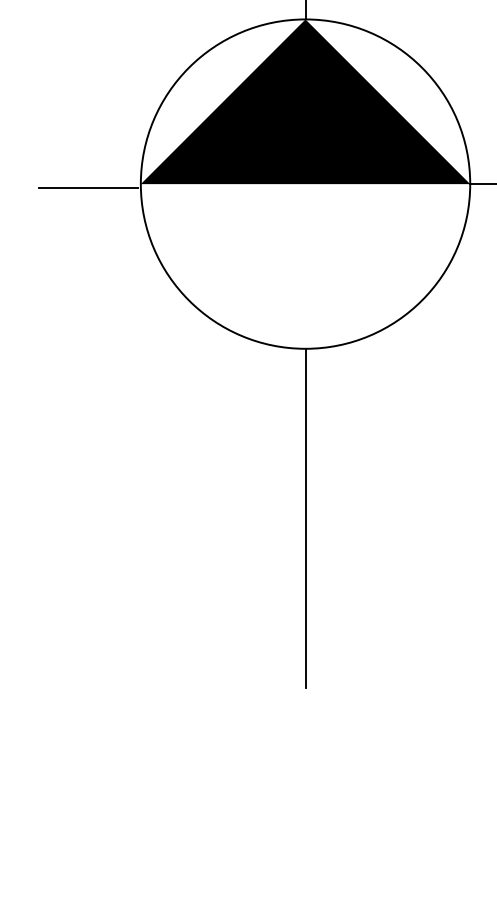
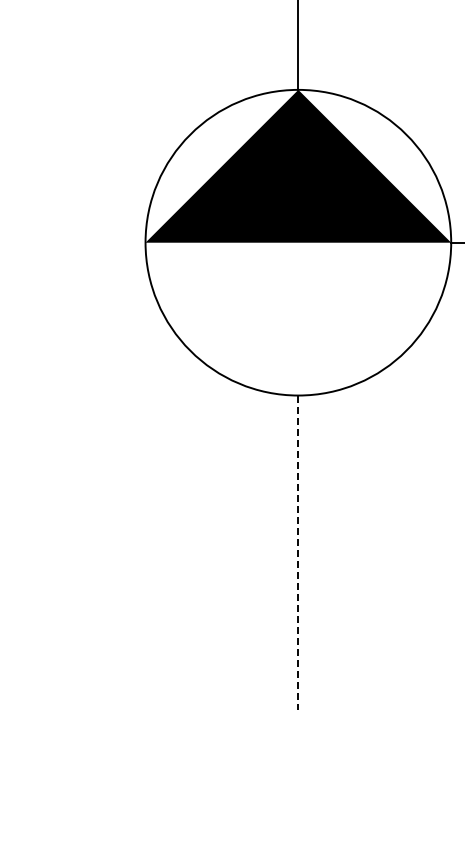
line: (89, 188) -> (97, 246), removed
line: (305, 519) -> (298, 553), solid -> dashed

